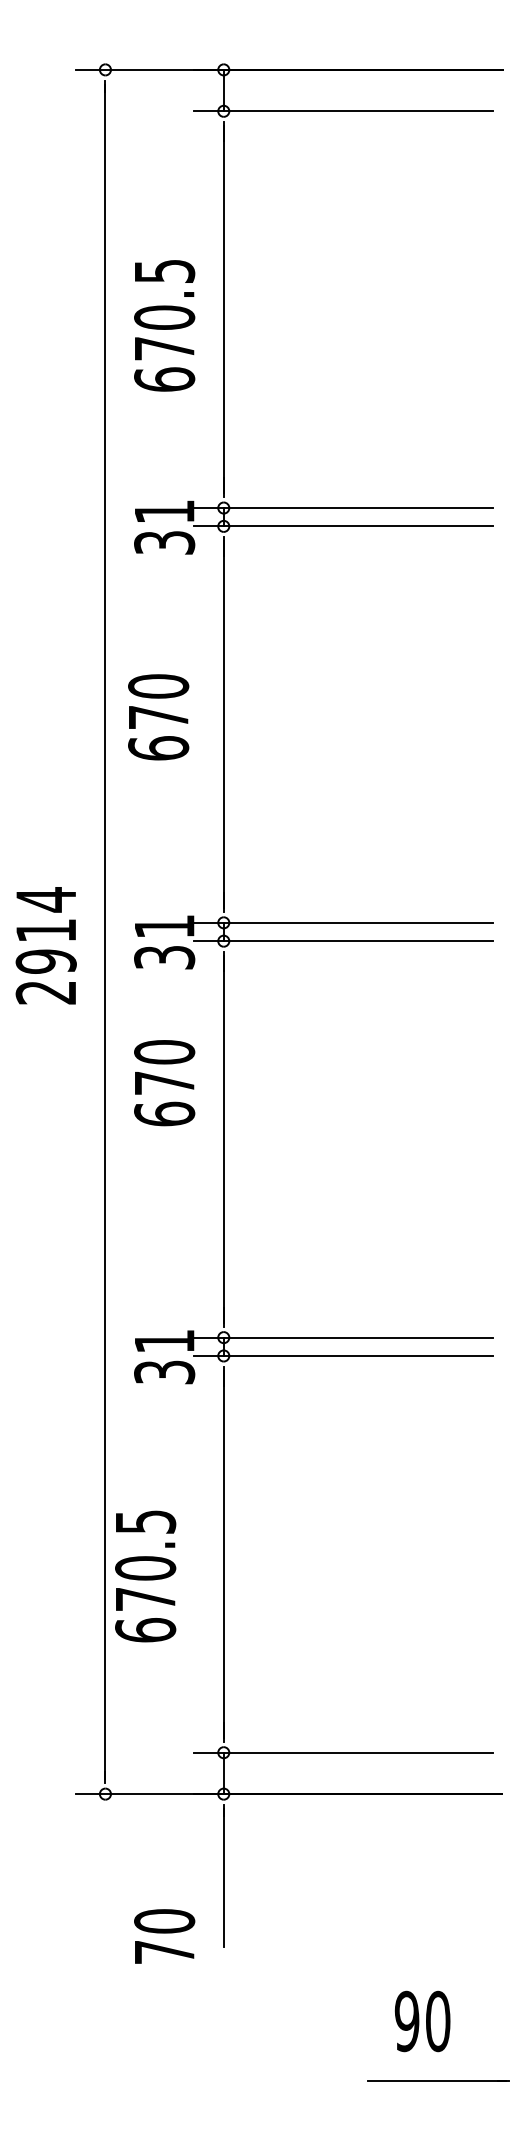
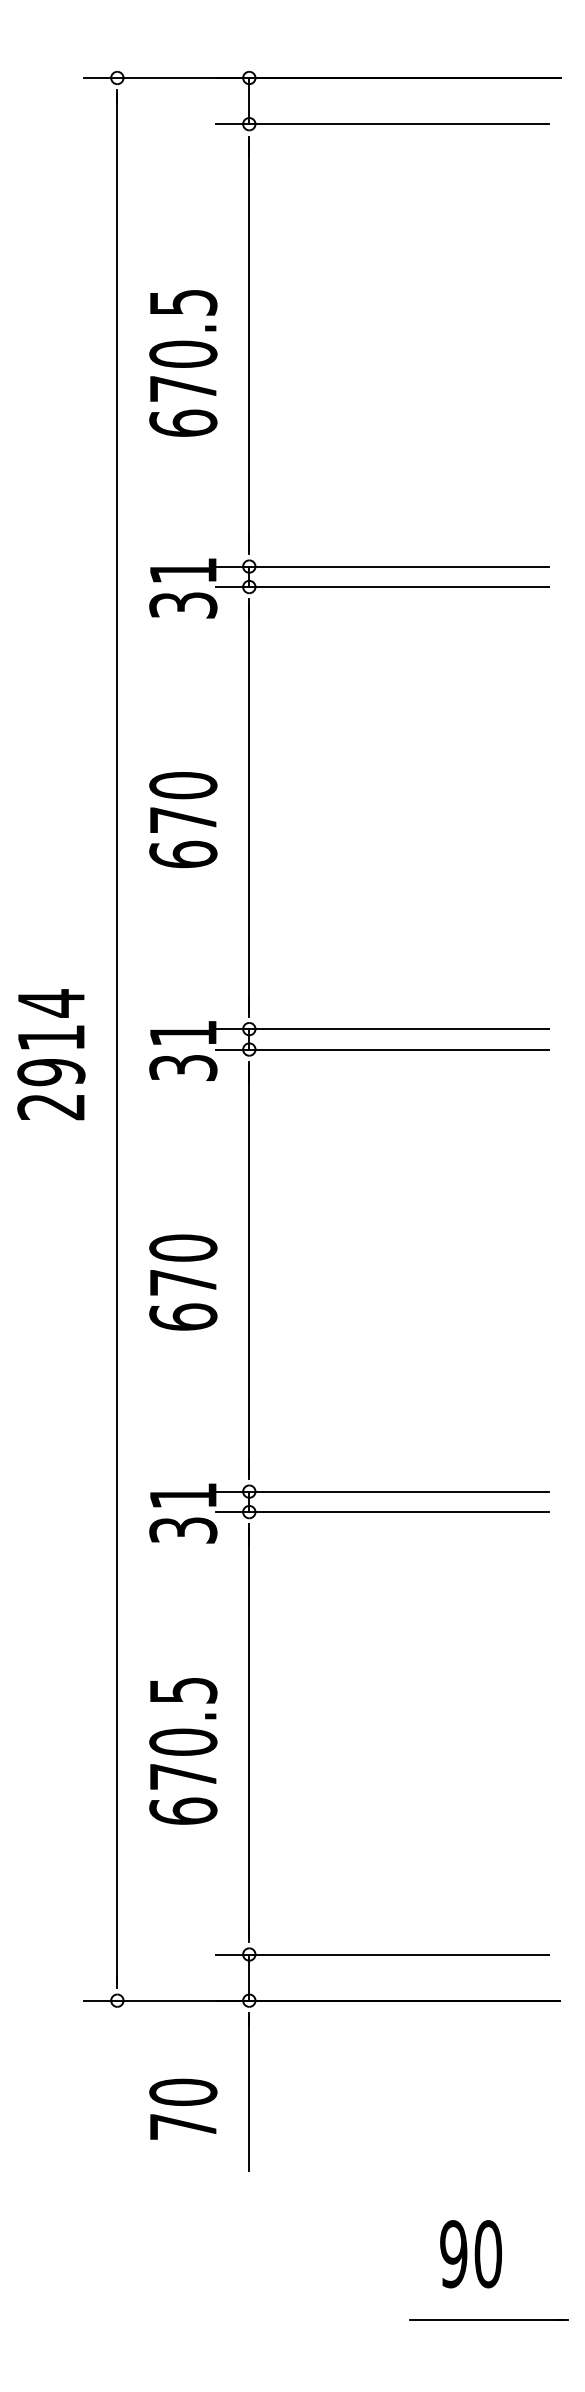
text: (158, 717) -> (183, 820), moved
text: (164, 1083) -> (183, 1282), moved
text: (145, 1576) -> (183, 1751), moved
text: (164, 1936) -> (183, 2109), moved

